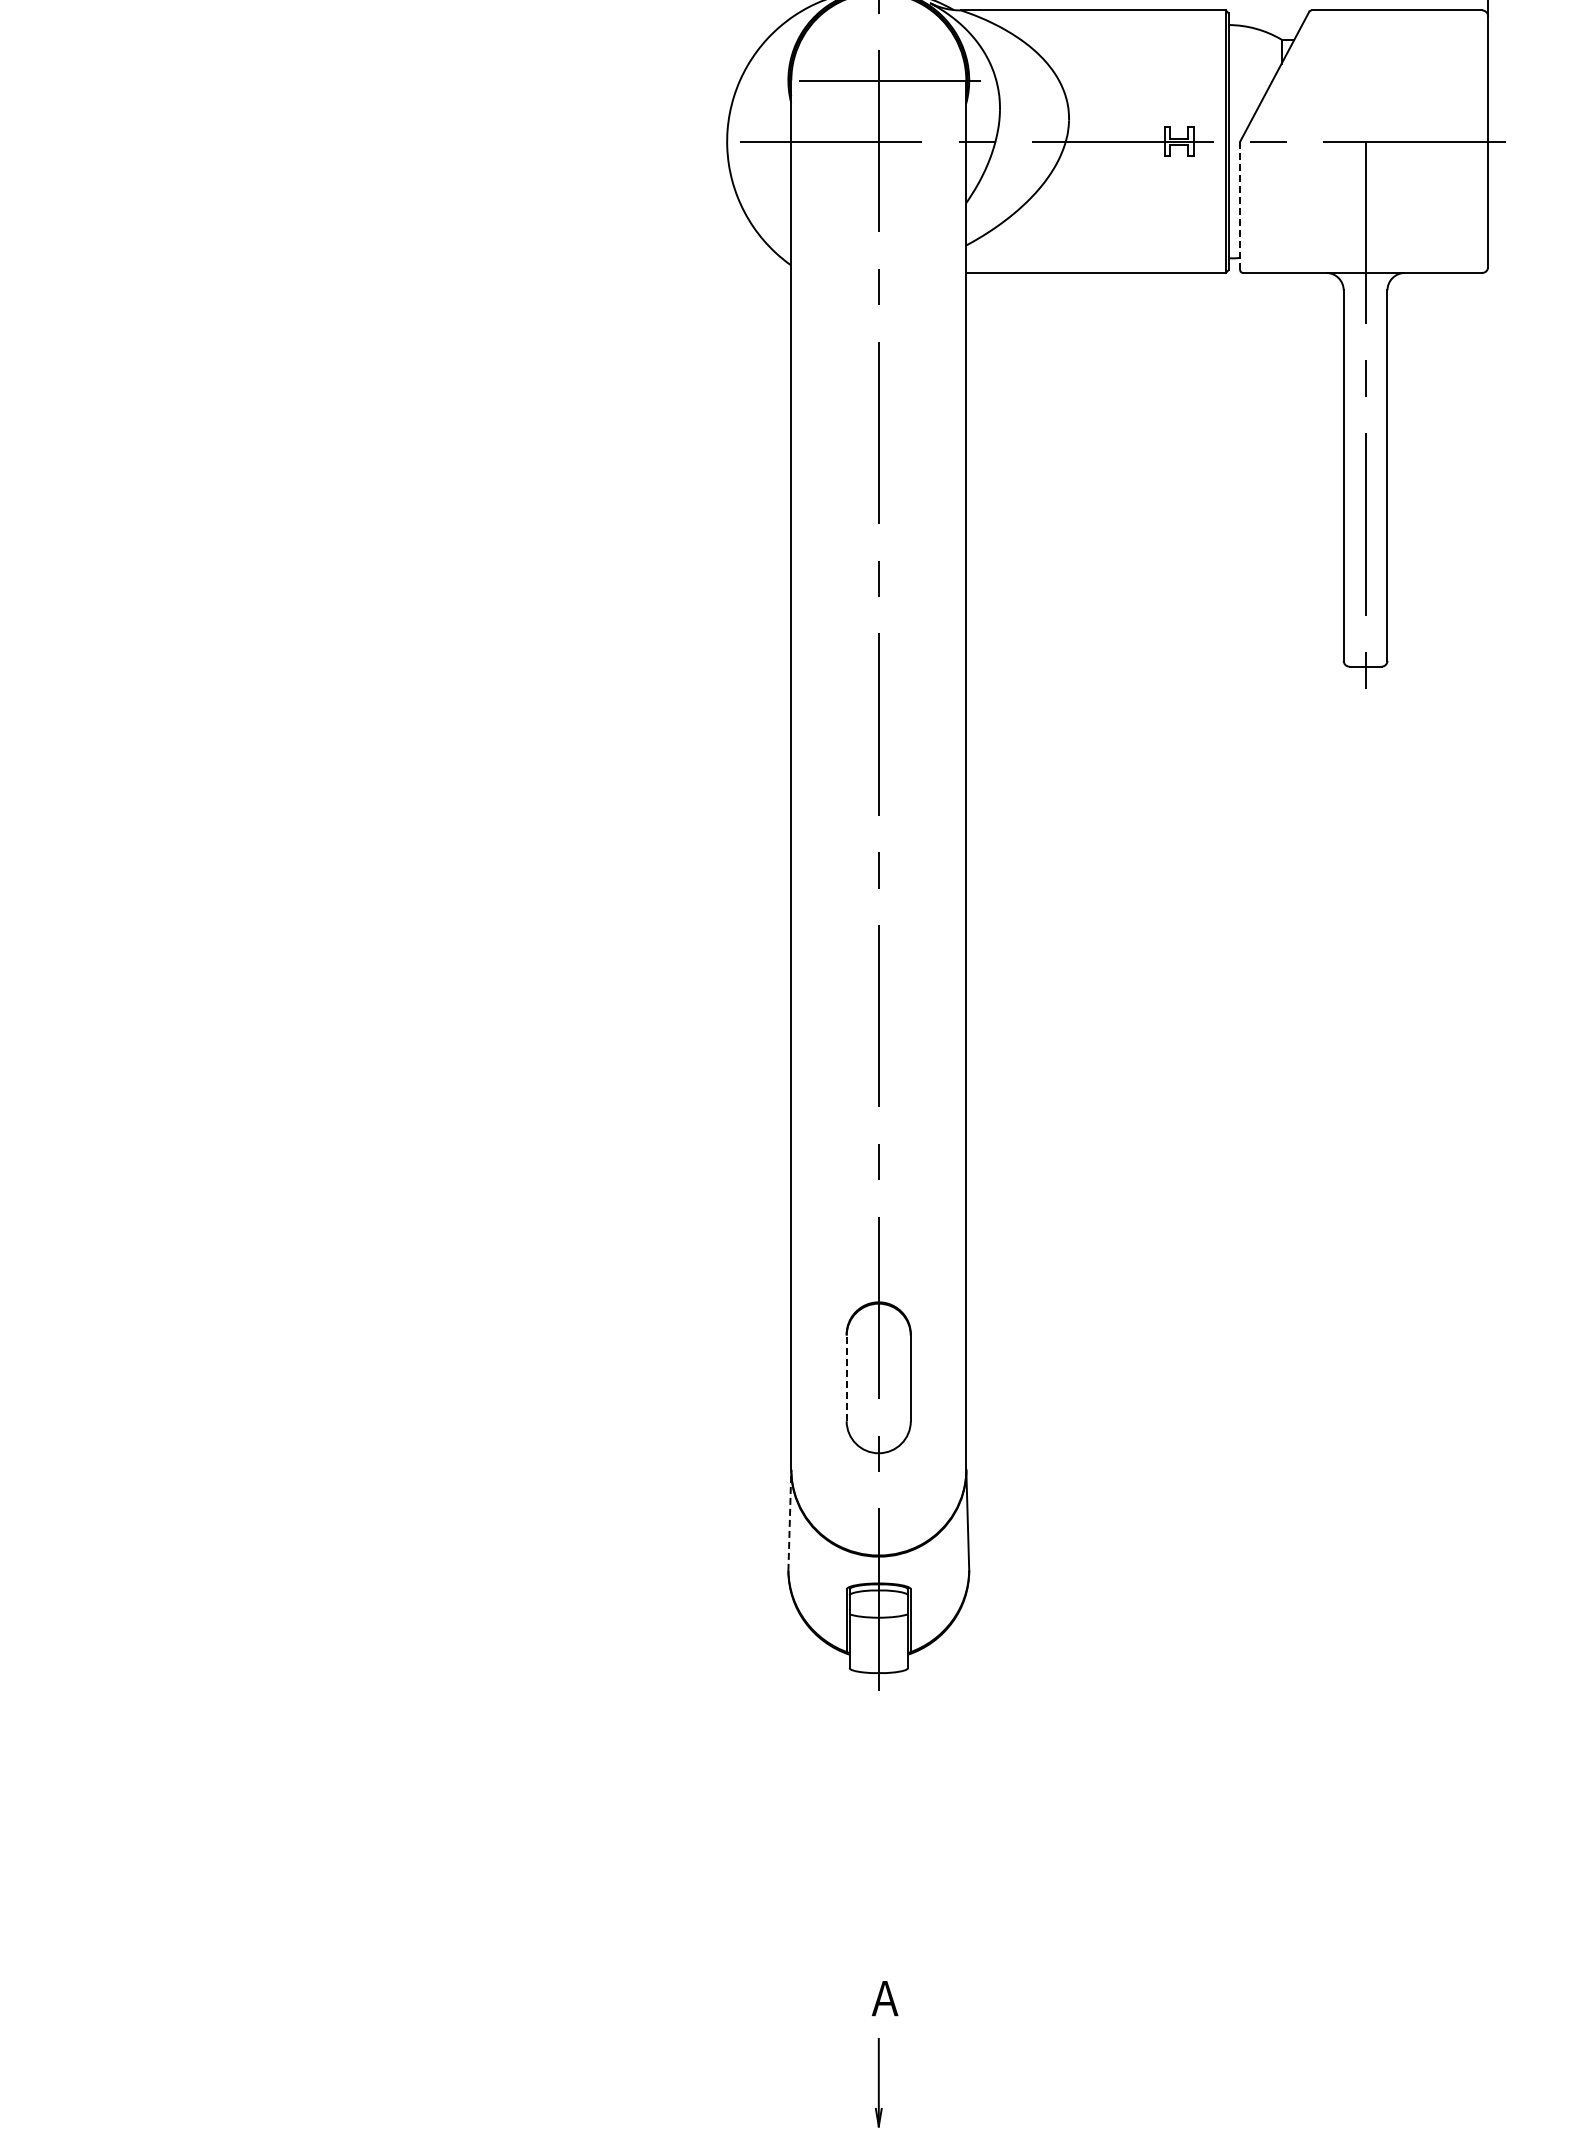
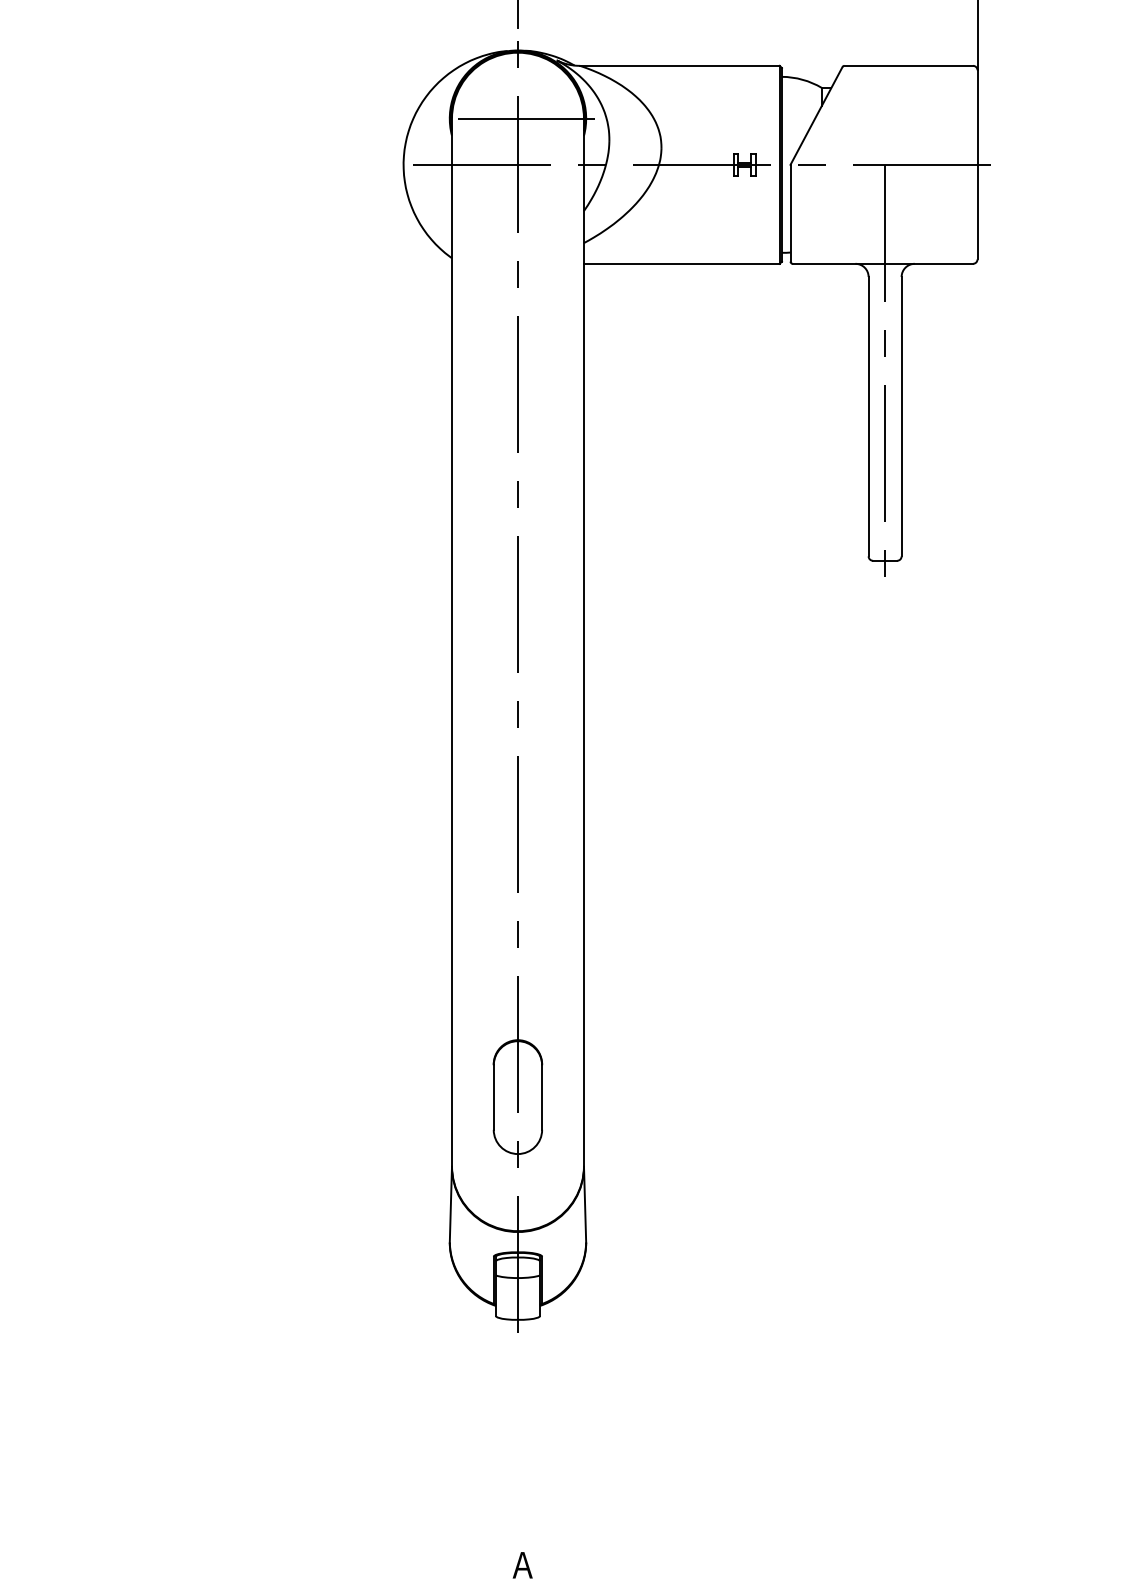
line: (1240, 205) -> (790, 212), dashed -> solid
line: (846, 1378) -> (493, 1097), dashed -> solid
line: (789, 1519) -> (450, 1203), dashed -> solid

